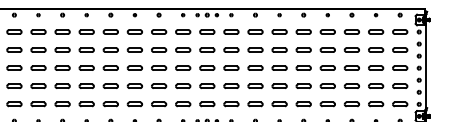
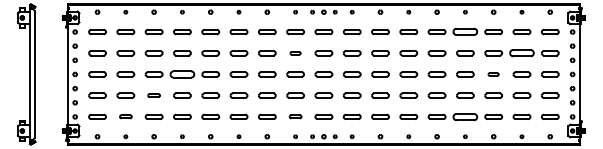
part: (327, 32) -> (465, 32), size x1.4
part: (183, 50) -> (295, 53), size x0.6
part: (375, 50) -> (521, 53), size x1.4
part: (86, 68) -> (182, 74), size x1.4
part: (351, 68) -> (493, 74), size x0.6
part: (62, 86) -> (153, 95), size x0.7
part: (38, 104) -> (125, 116), size x0.7
part: (183, 104) -> (295, 116), size x0.7
part: (327, 104) -> (465, 116), size x1.4

